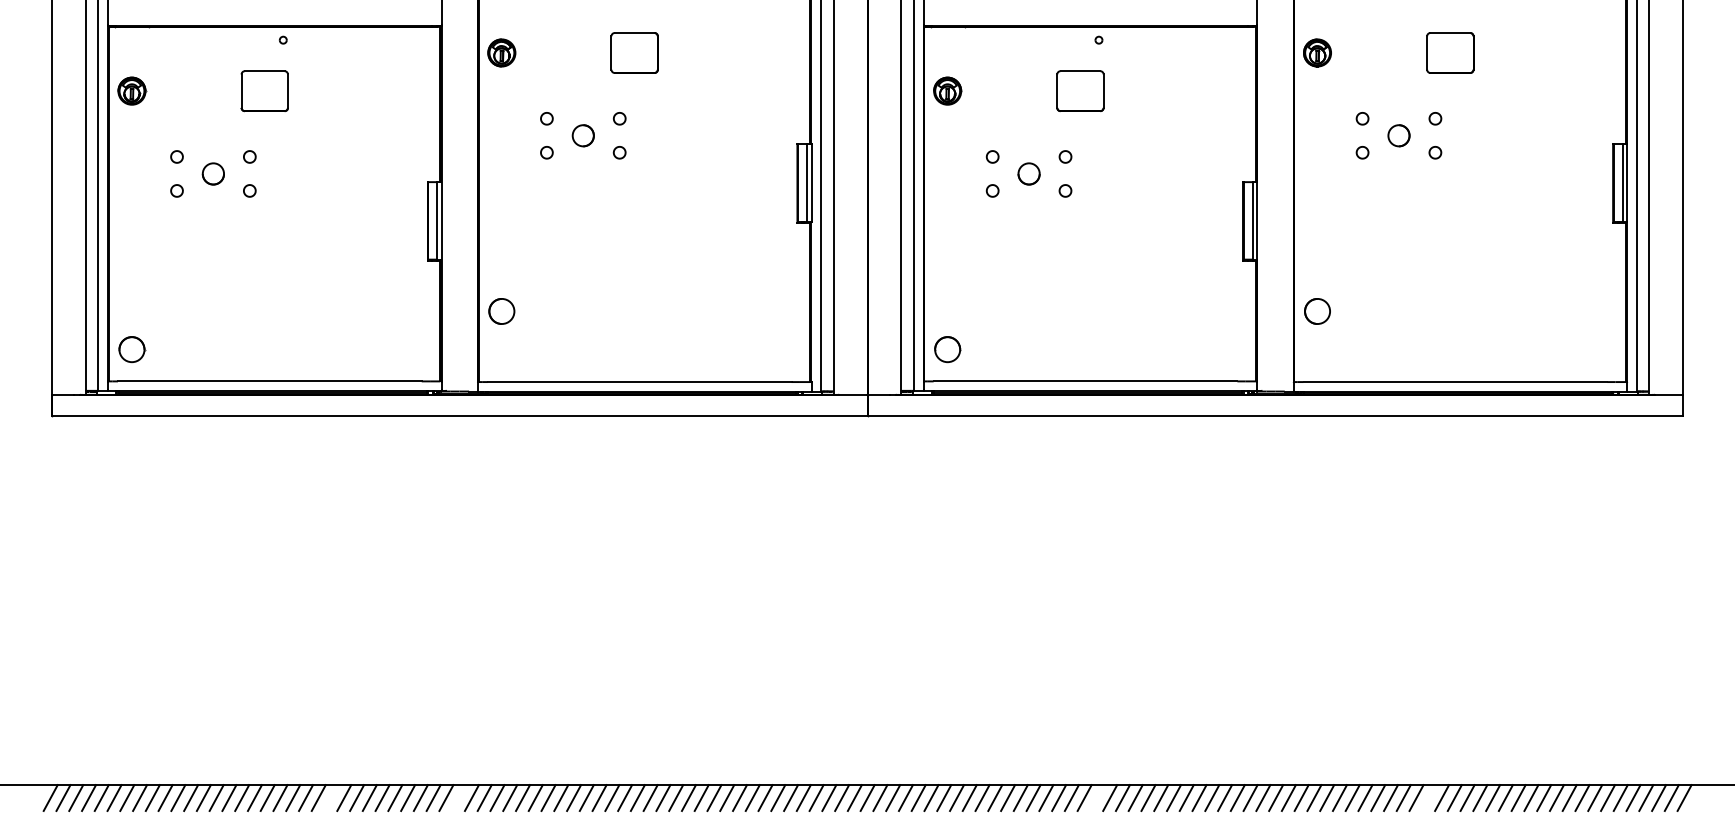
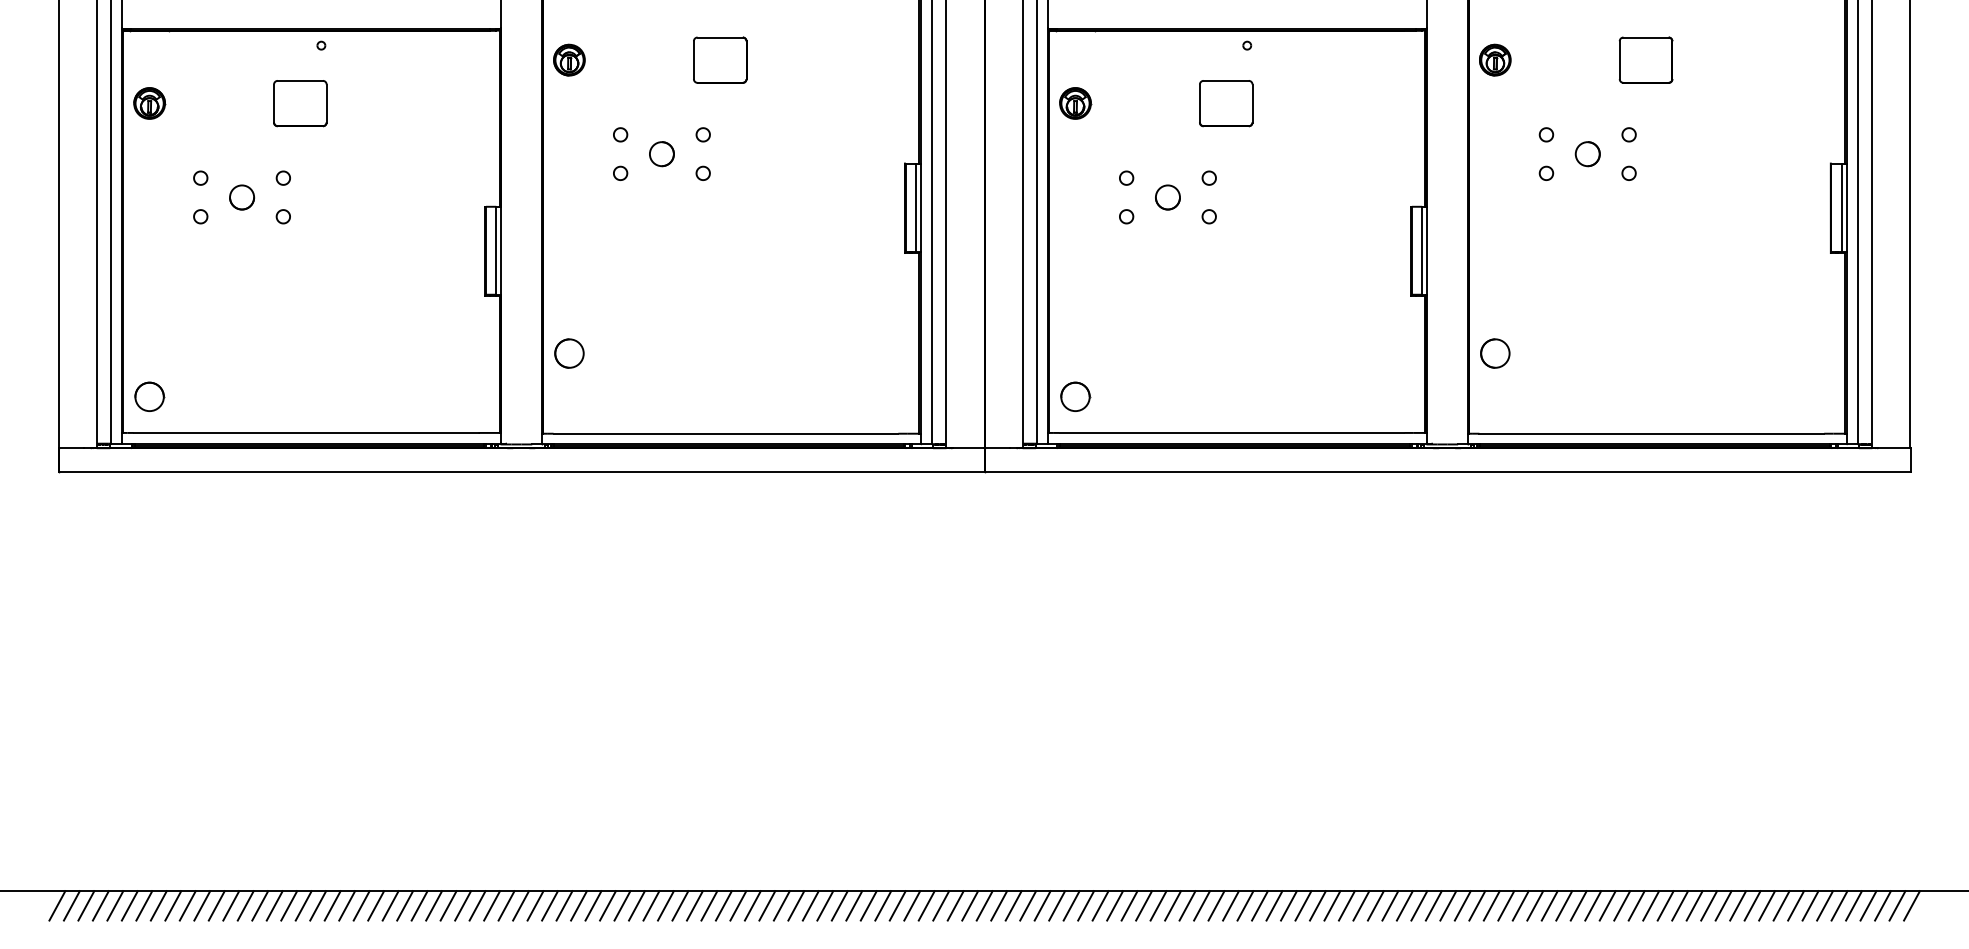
line: (331, 797) -> (376, 905), added
line: (458, 797) -> (520, 905), added
line: (1097, 797) -> (1245, 905), added
line: (1429, 797) -> (1622, 905), added

